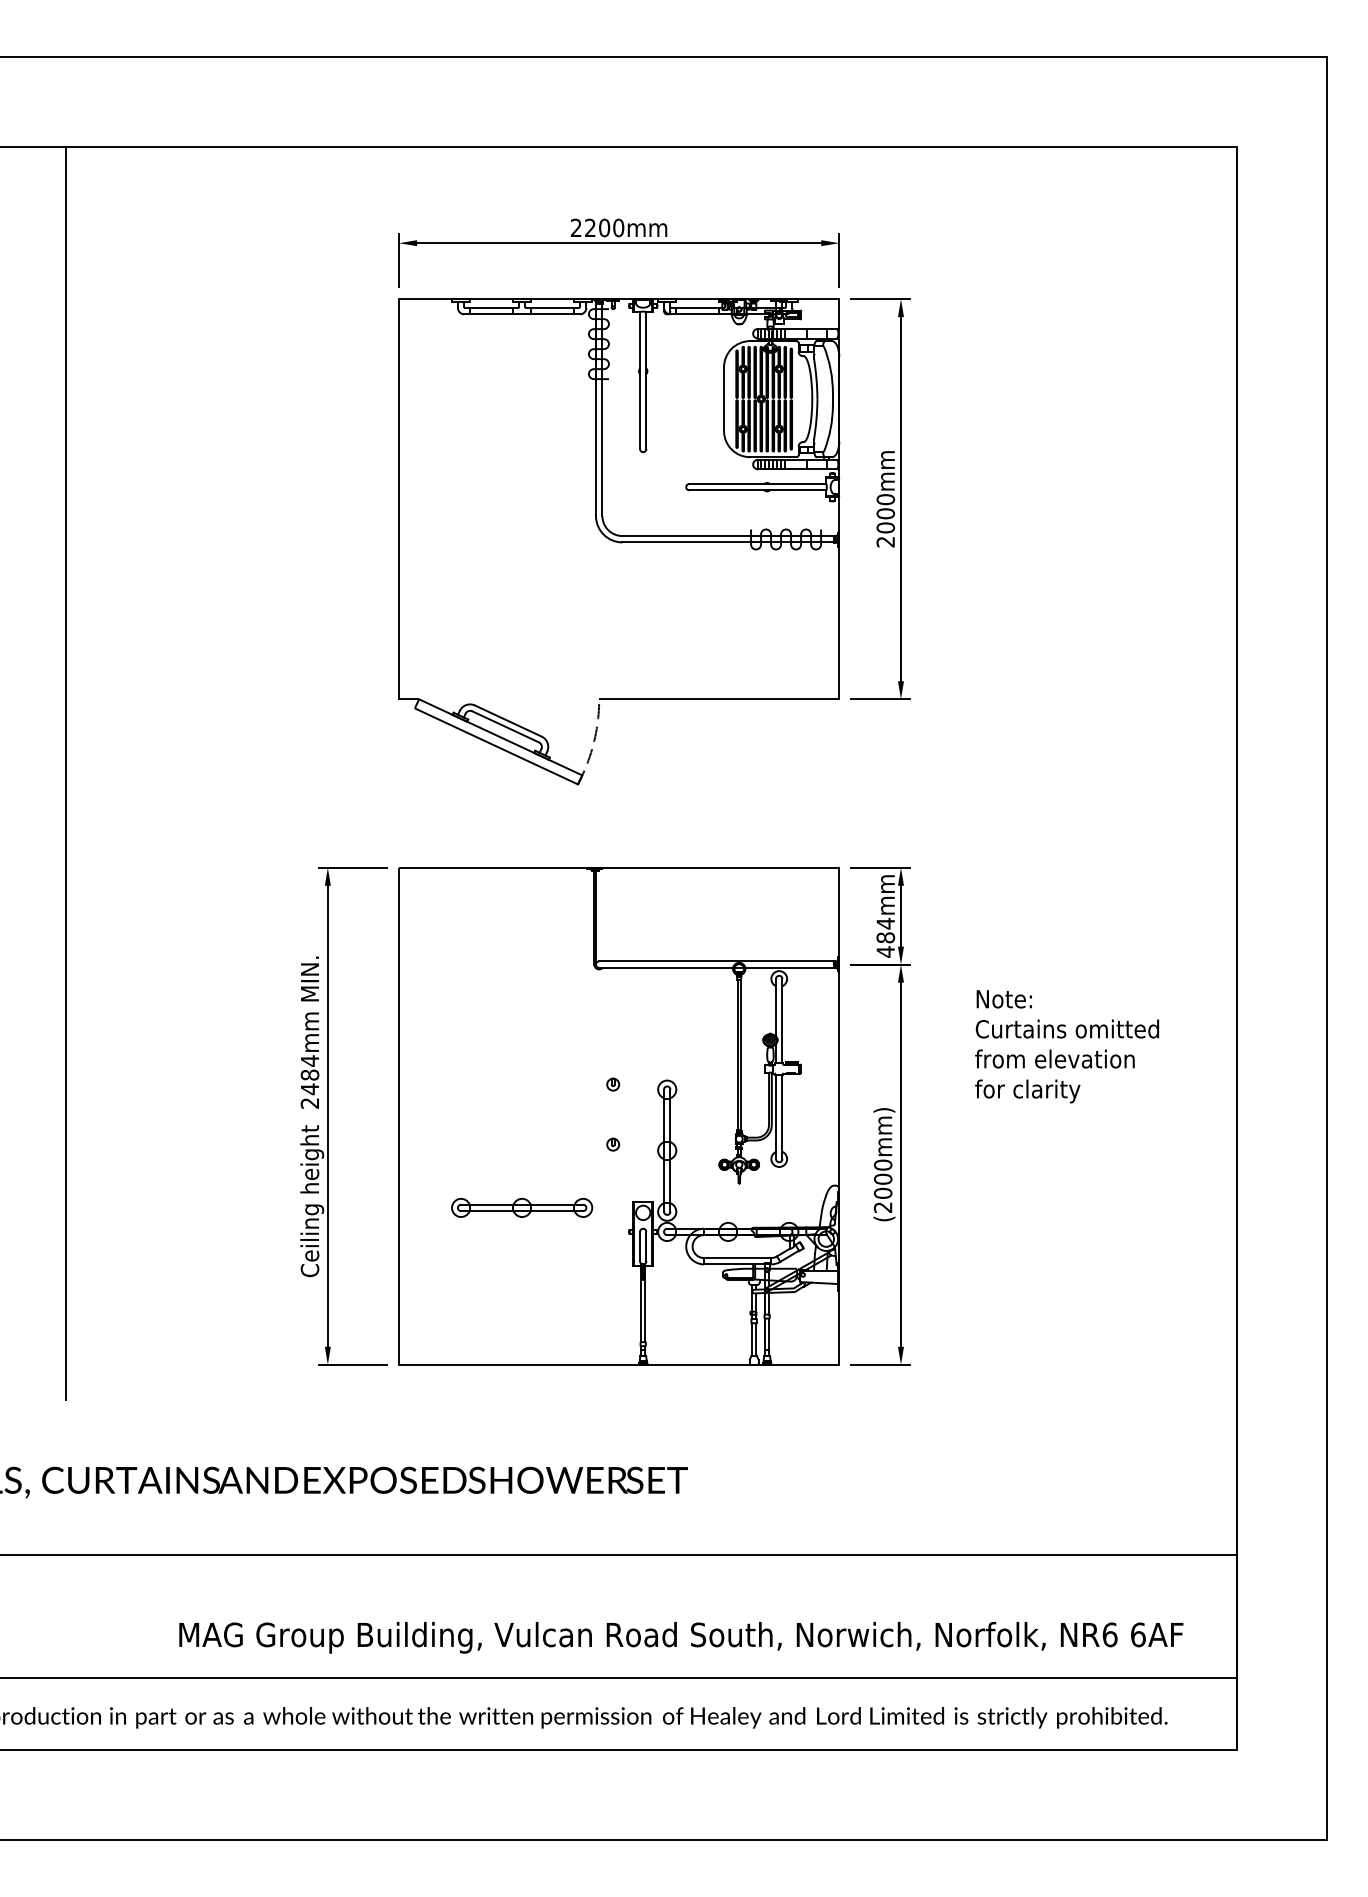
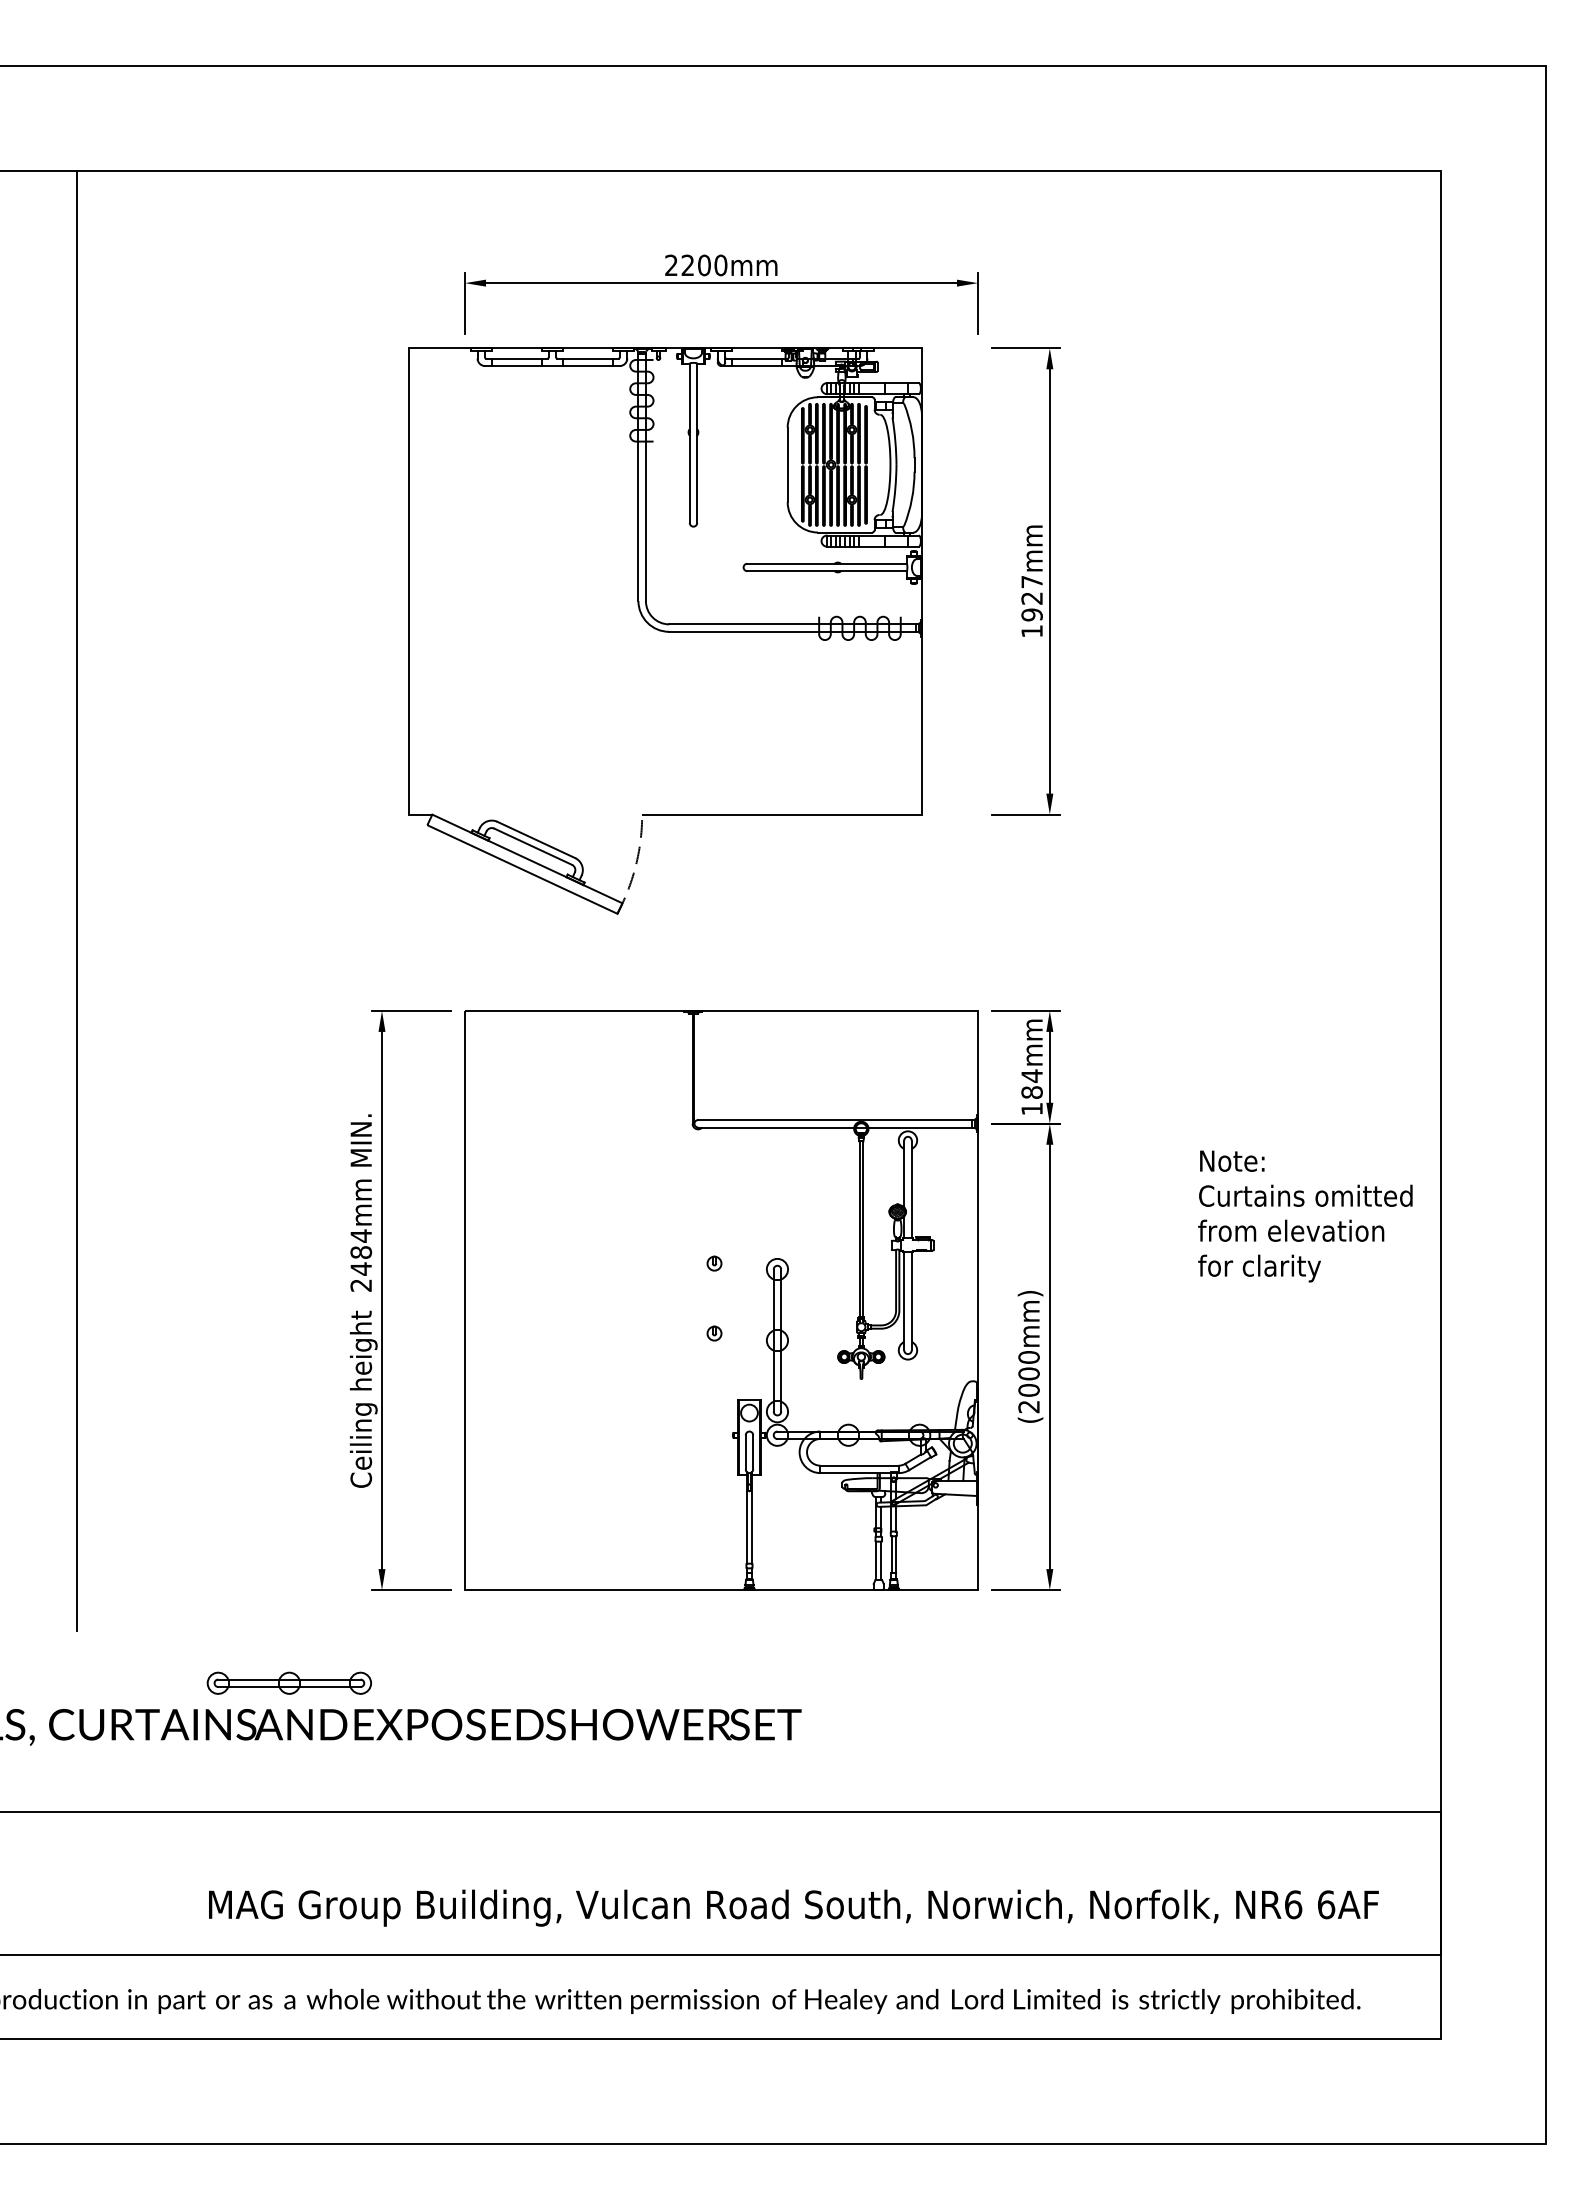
text: (885, 520) -> (1031, 606), 2000mm -> 1927mm
part: (619, 541) -> (665, 630), moved
text: (885, 951) -> (1031, 1108), 484mm -> 184mm
text: (1067, 1046) -> (1305, 1216), moved
part: (521, 1207) -> (288, 1682), moved

